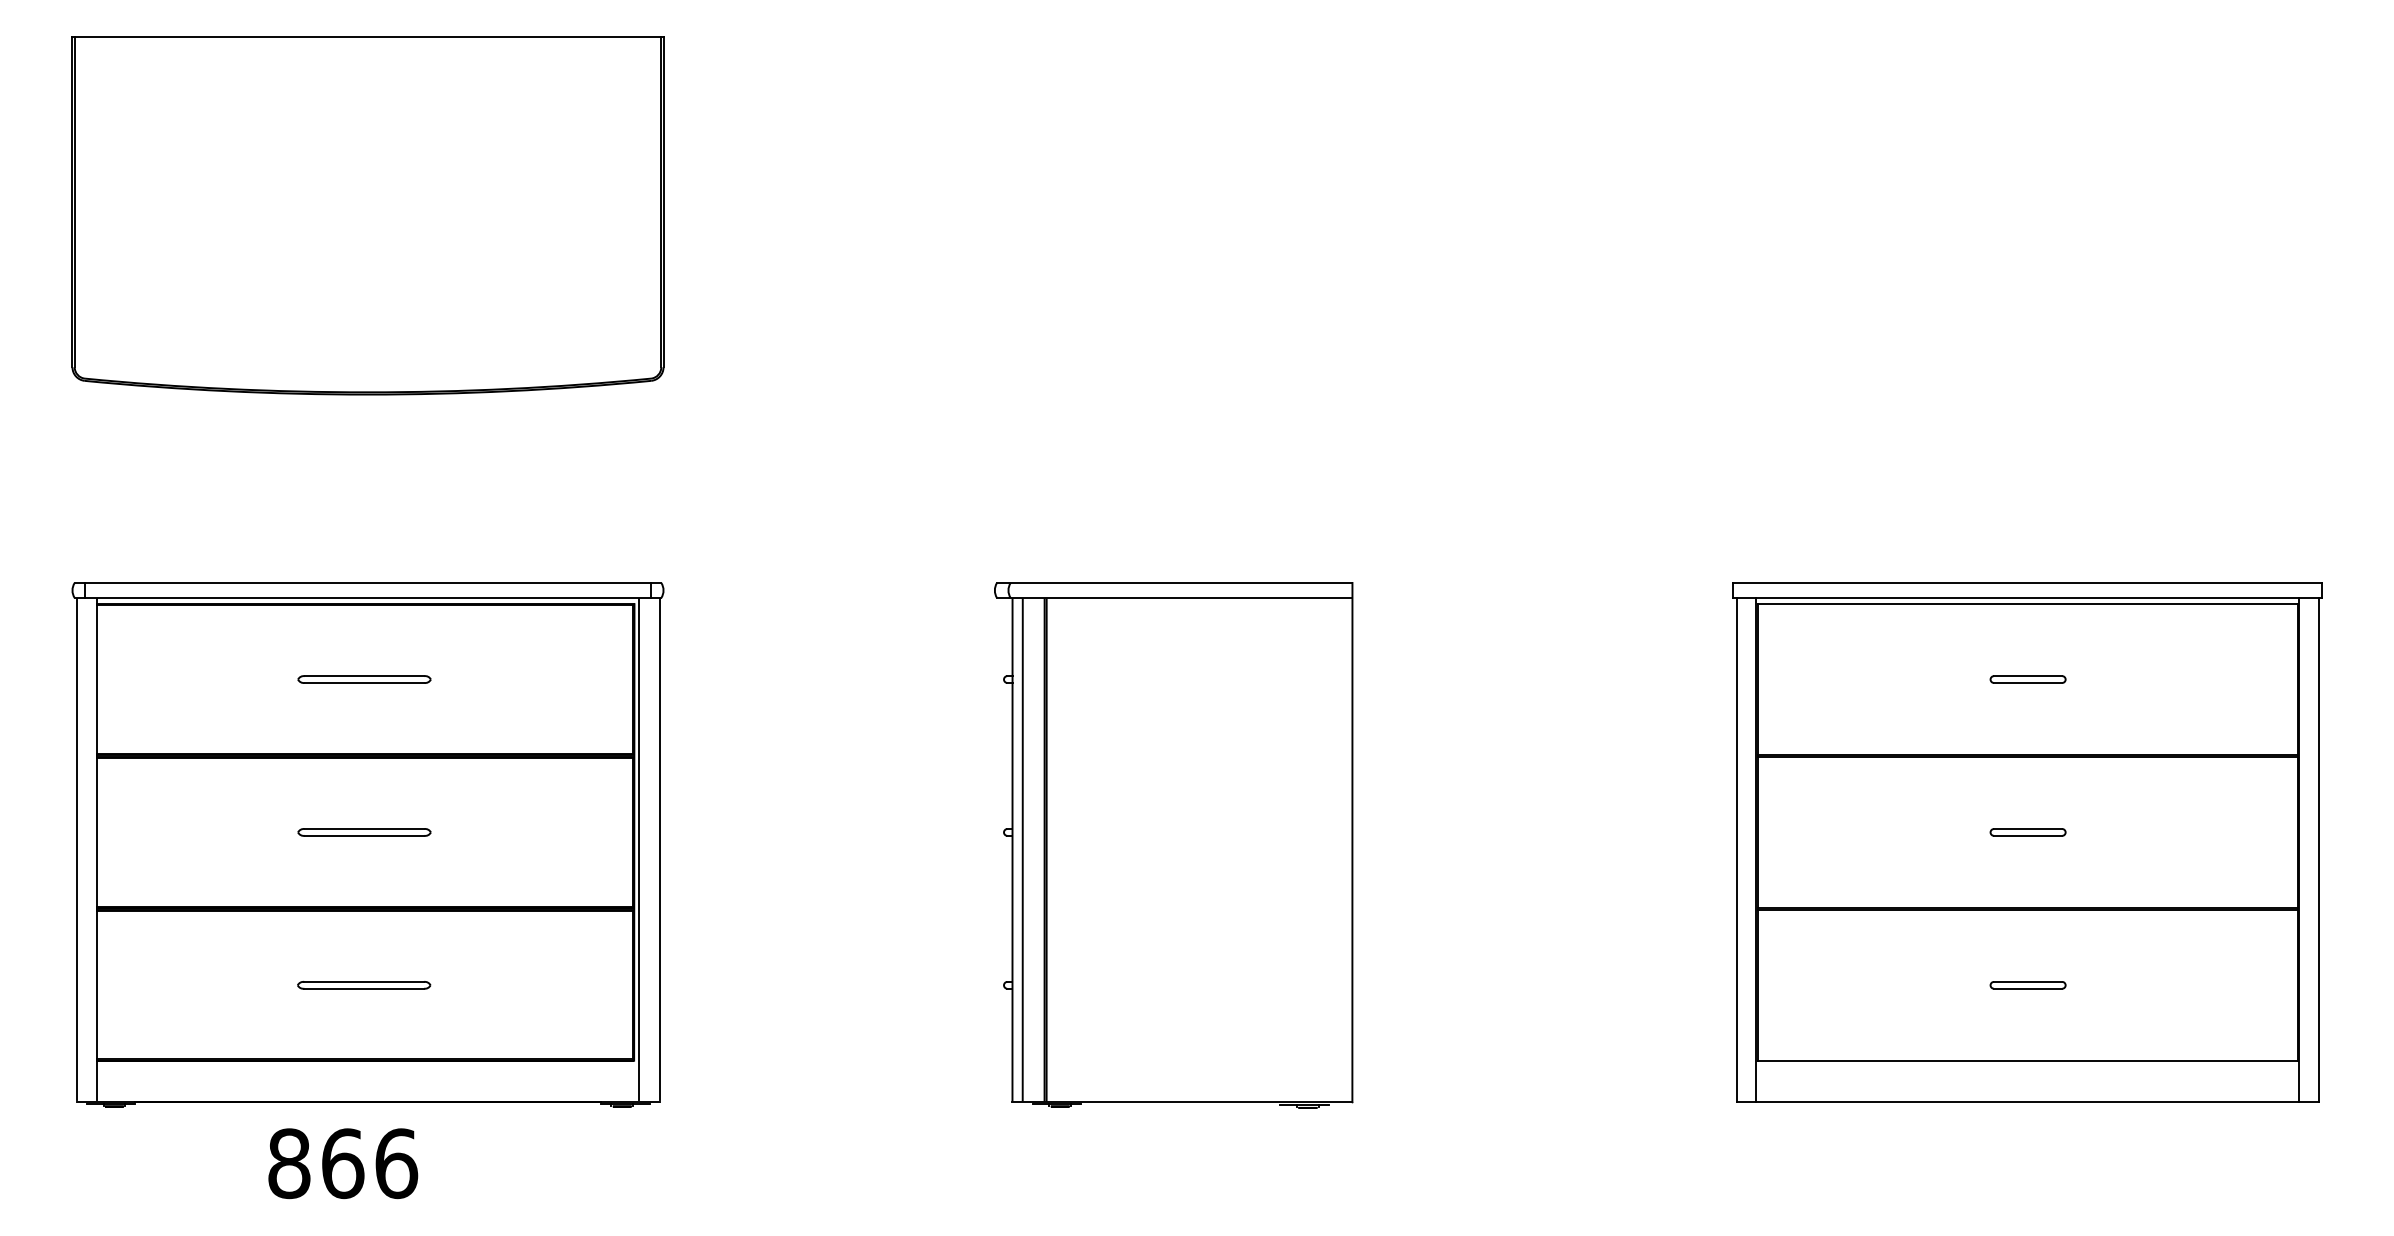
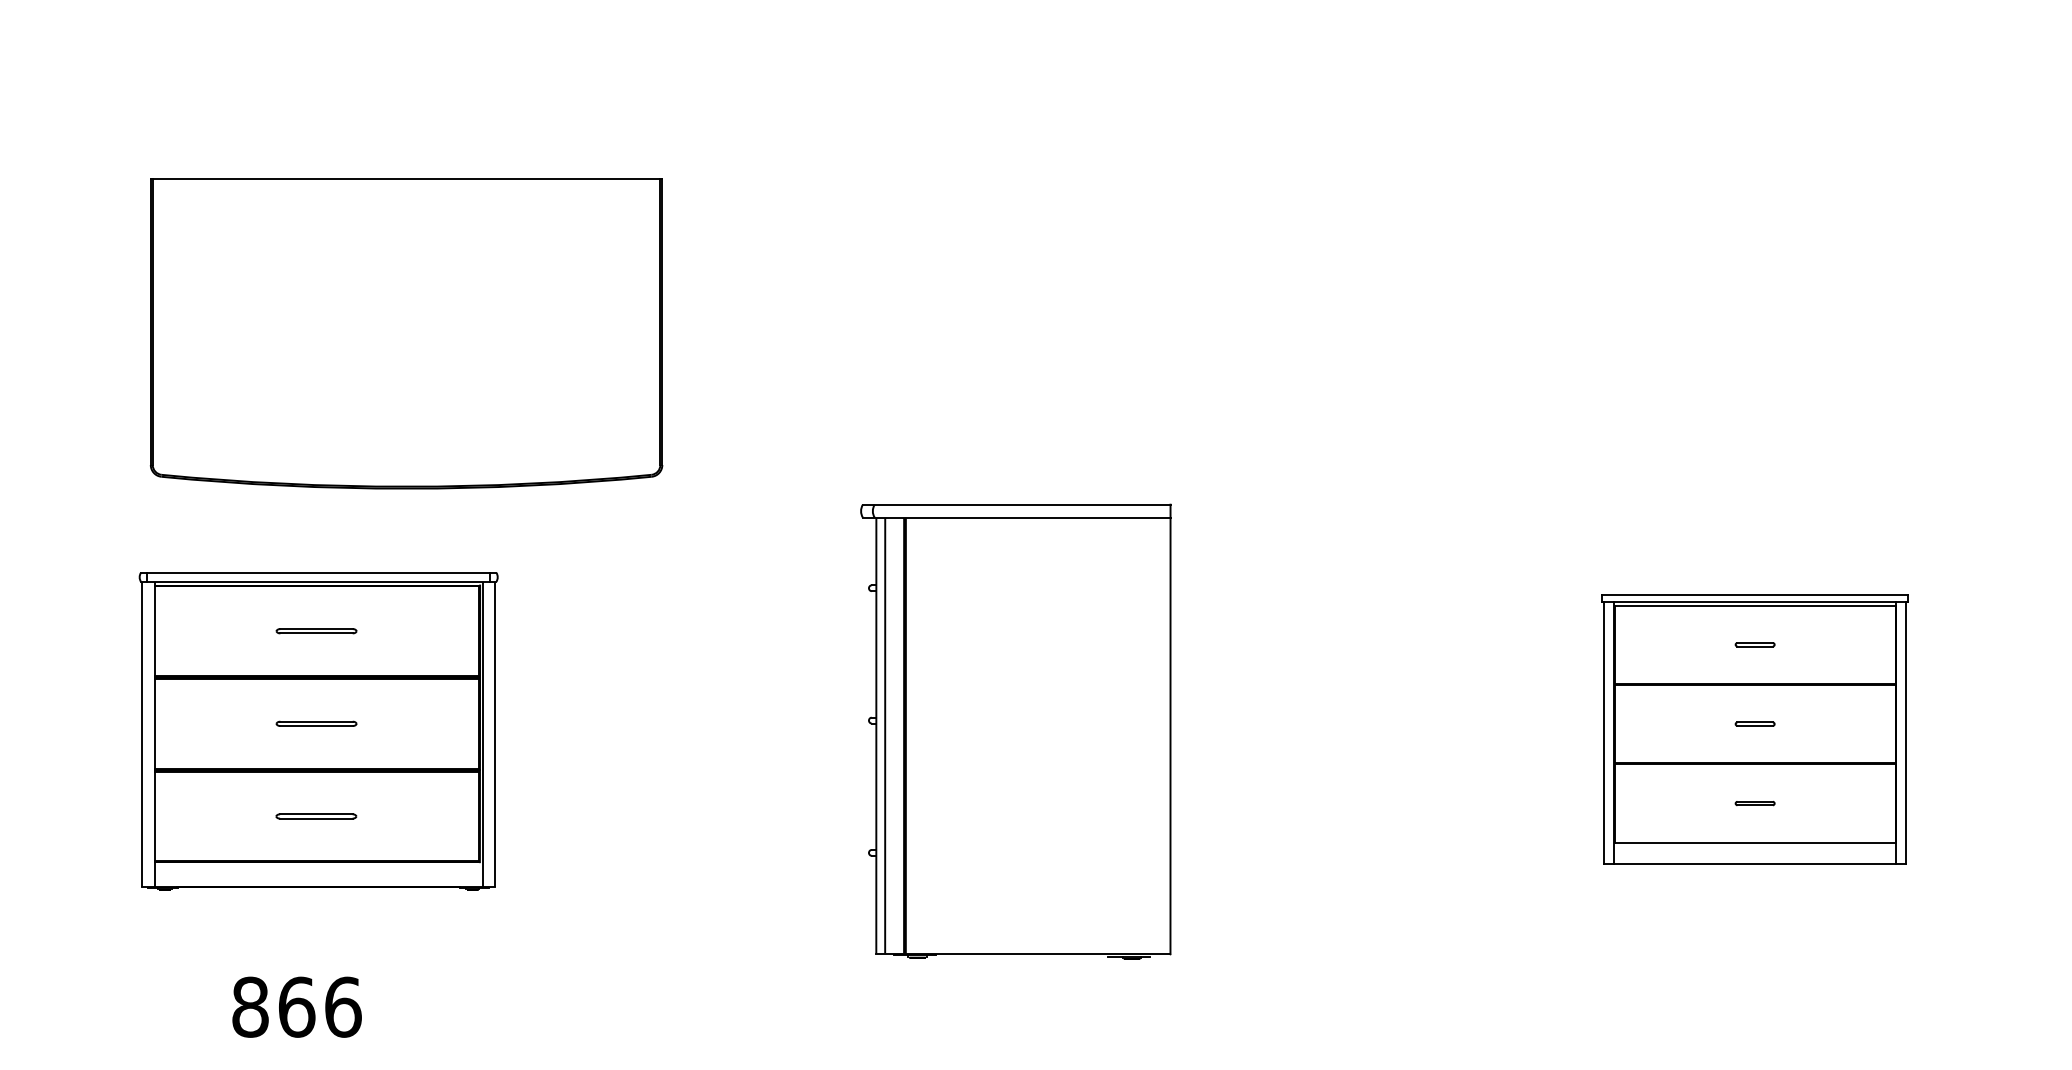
part: (367, 215) -> (406, 333), moved
part: (2027, 842) -> (1754, 729), size x0.6
part: (367, 845) -> (318, 731), size x0.7

